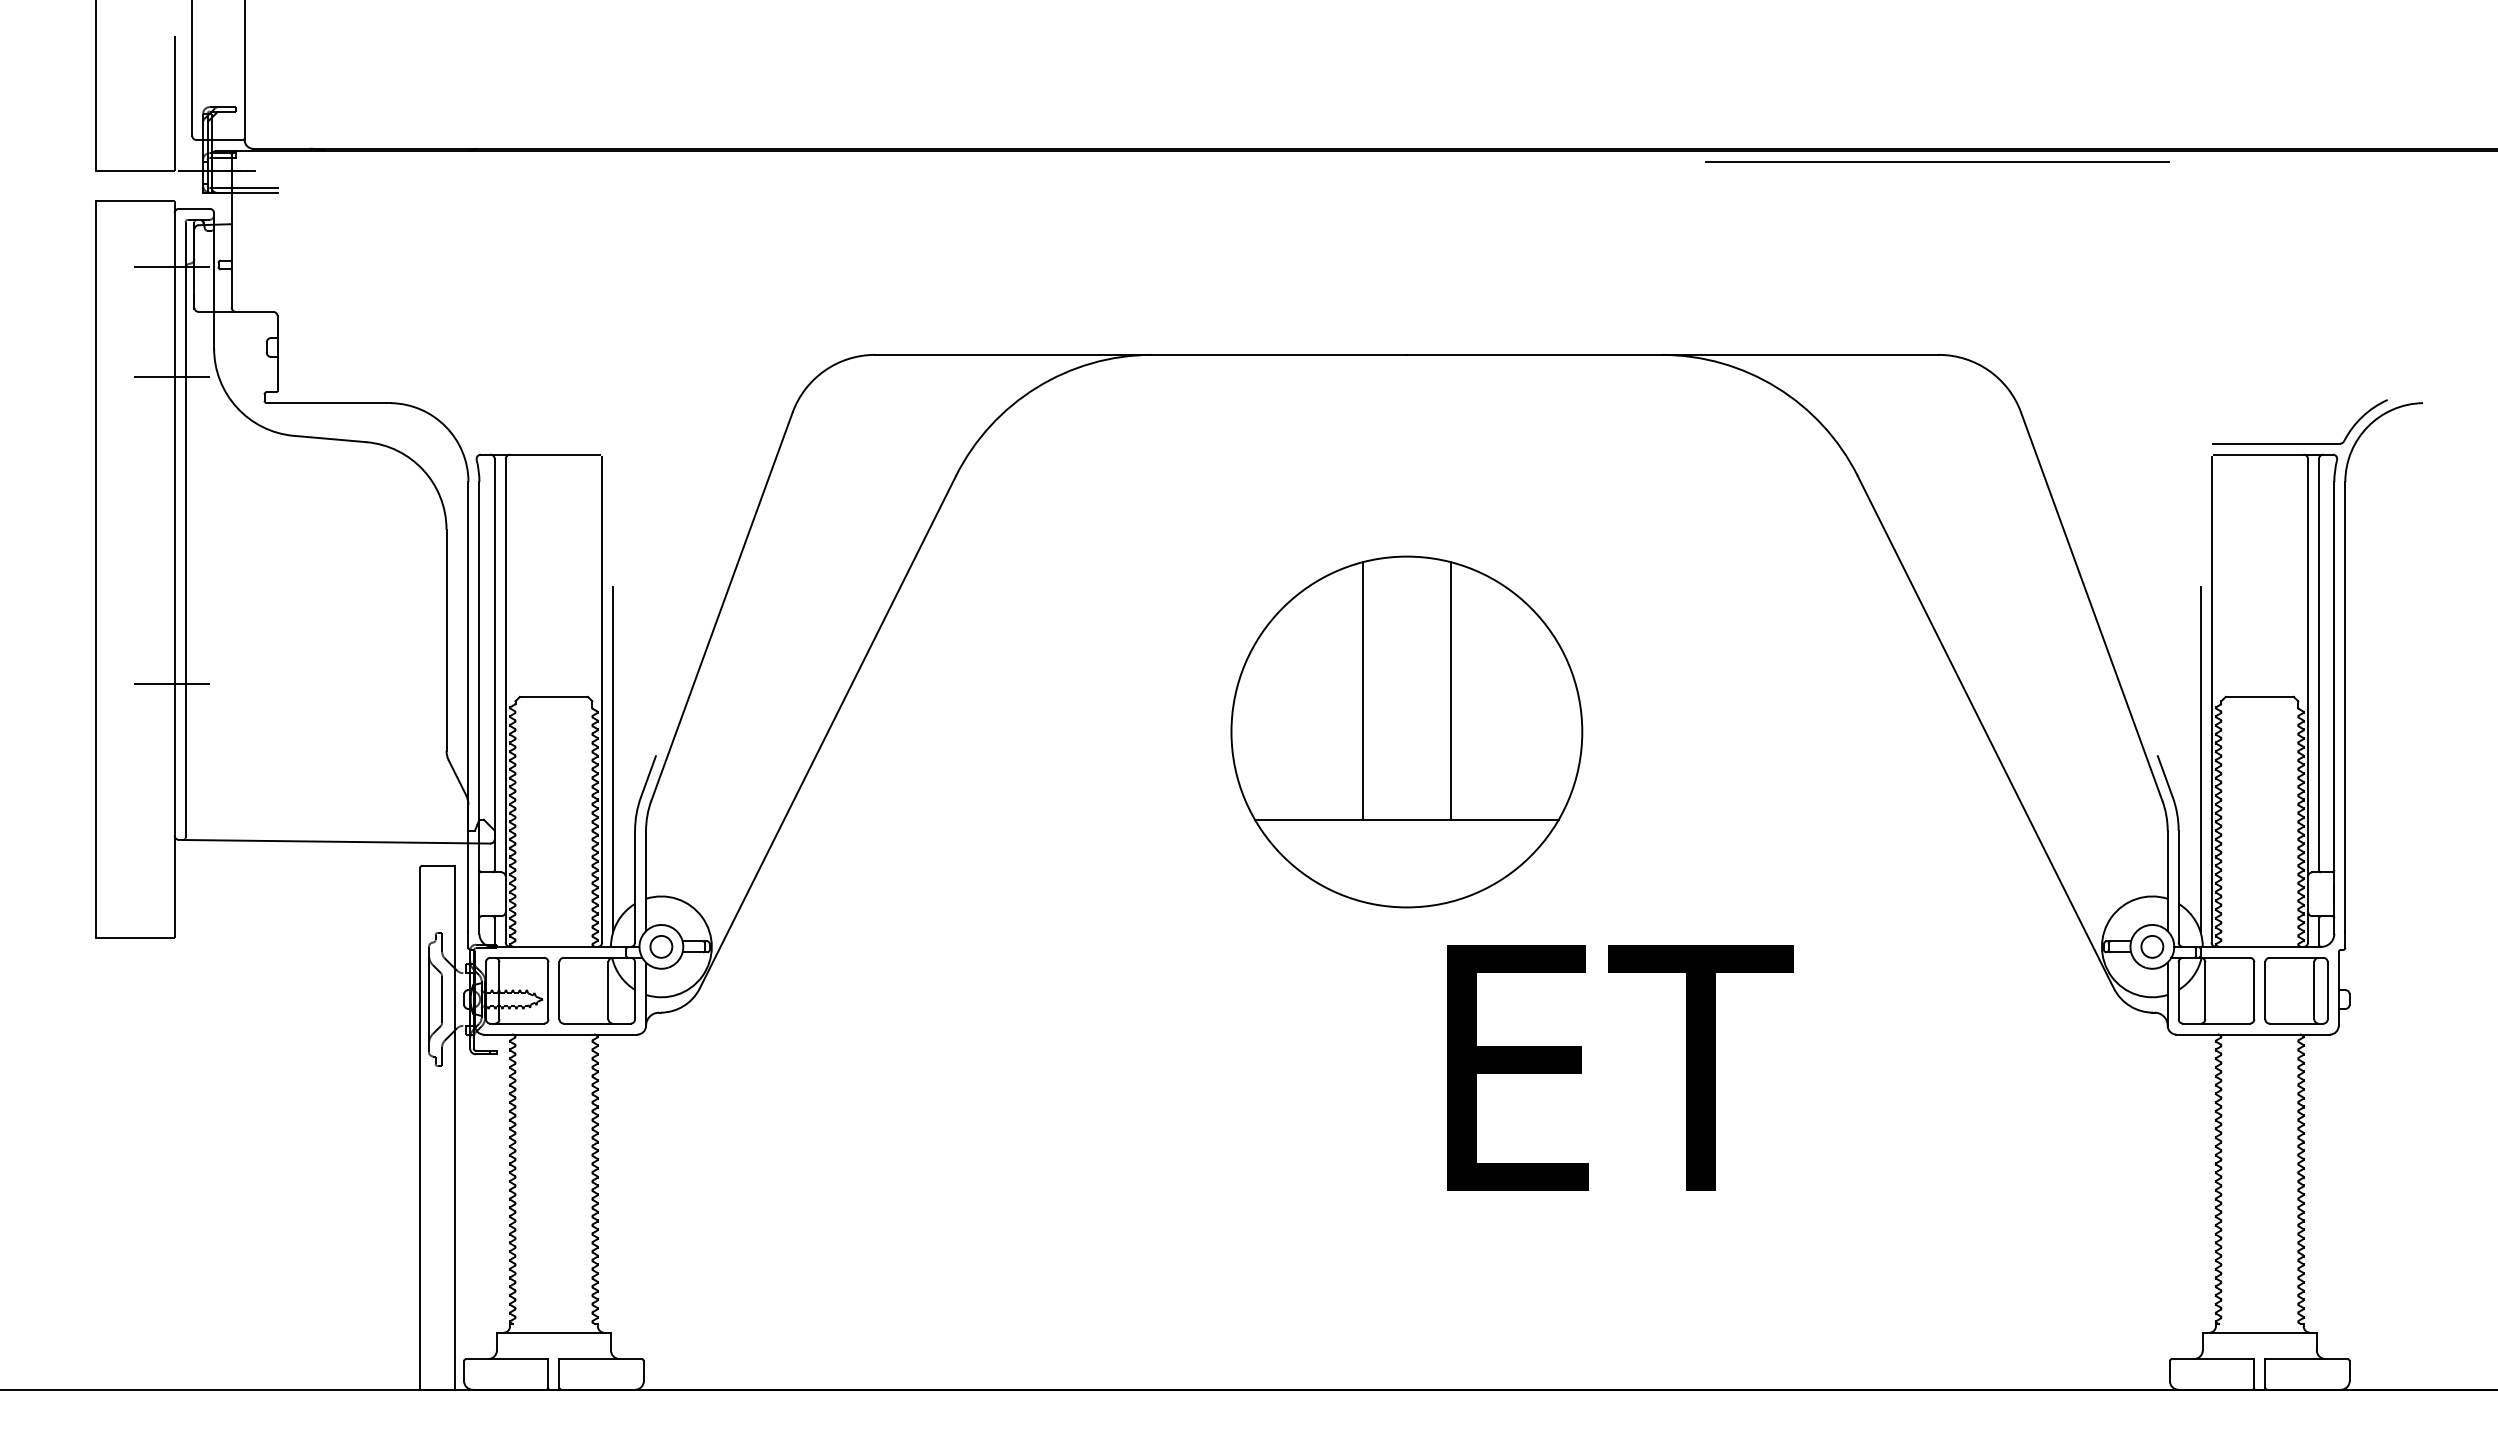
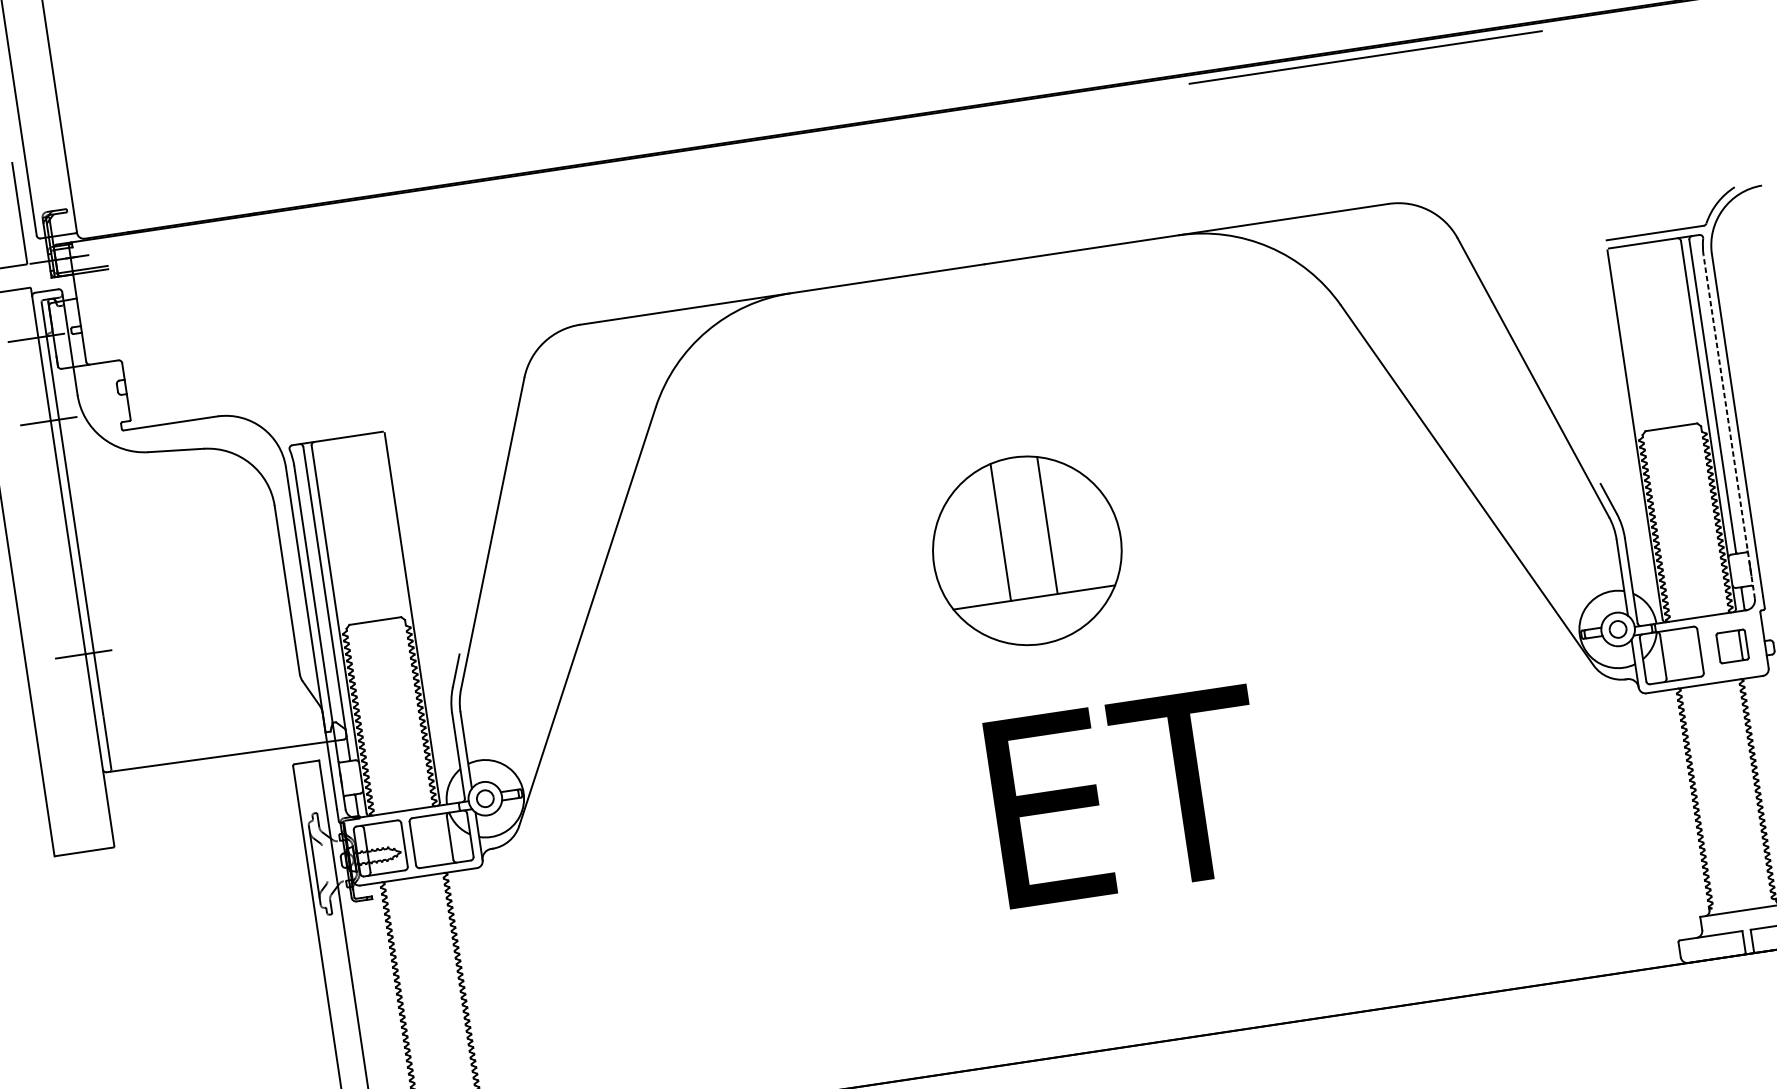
line: (2334, 707) -> (1729, 426), solid -> dashed
part: (1406, 731) -> (1026, 550), size x0.7
line: (613, 759) -> (427, 661), removed
line: (2200, 759) -> (1633, 481), removed
part: (2296, 990) -> (1732, 646), size x0.6
line: (442, 999) -> (325, 863), removed
text: (1620, 1067) -> (1128, 796), moved

